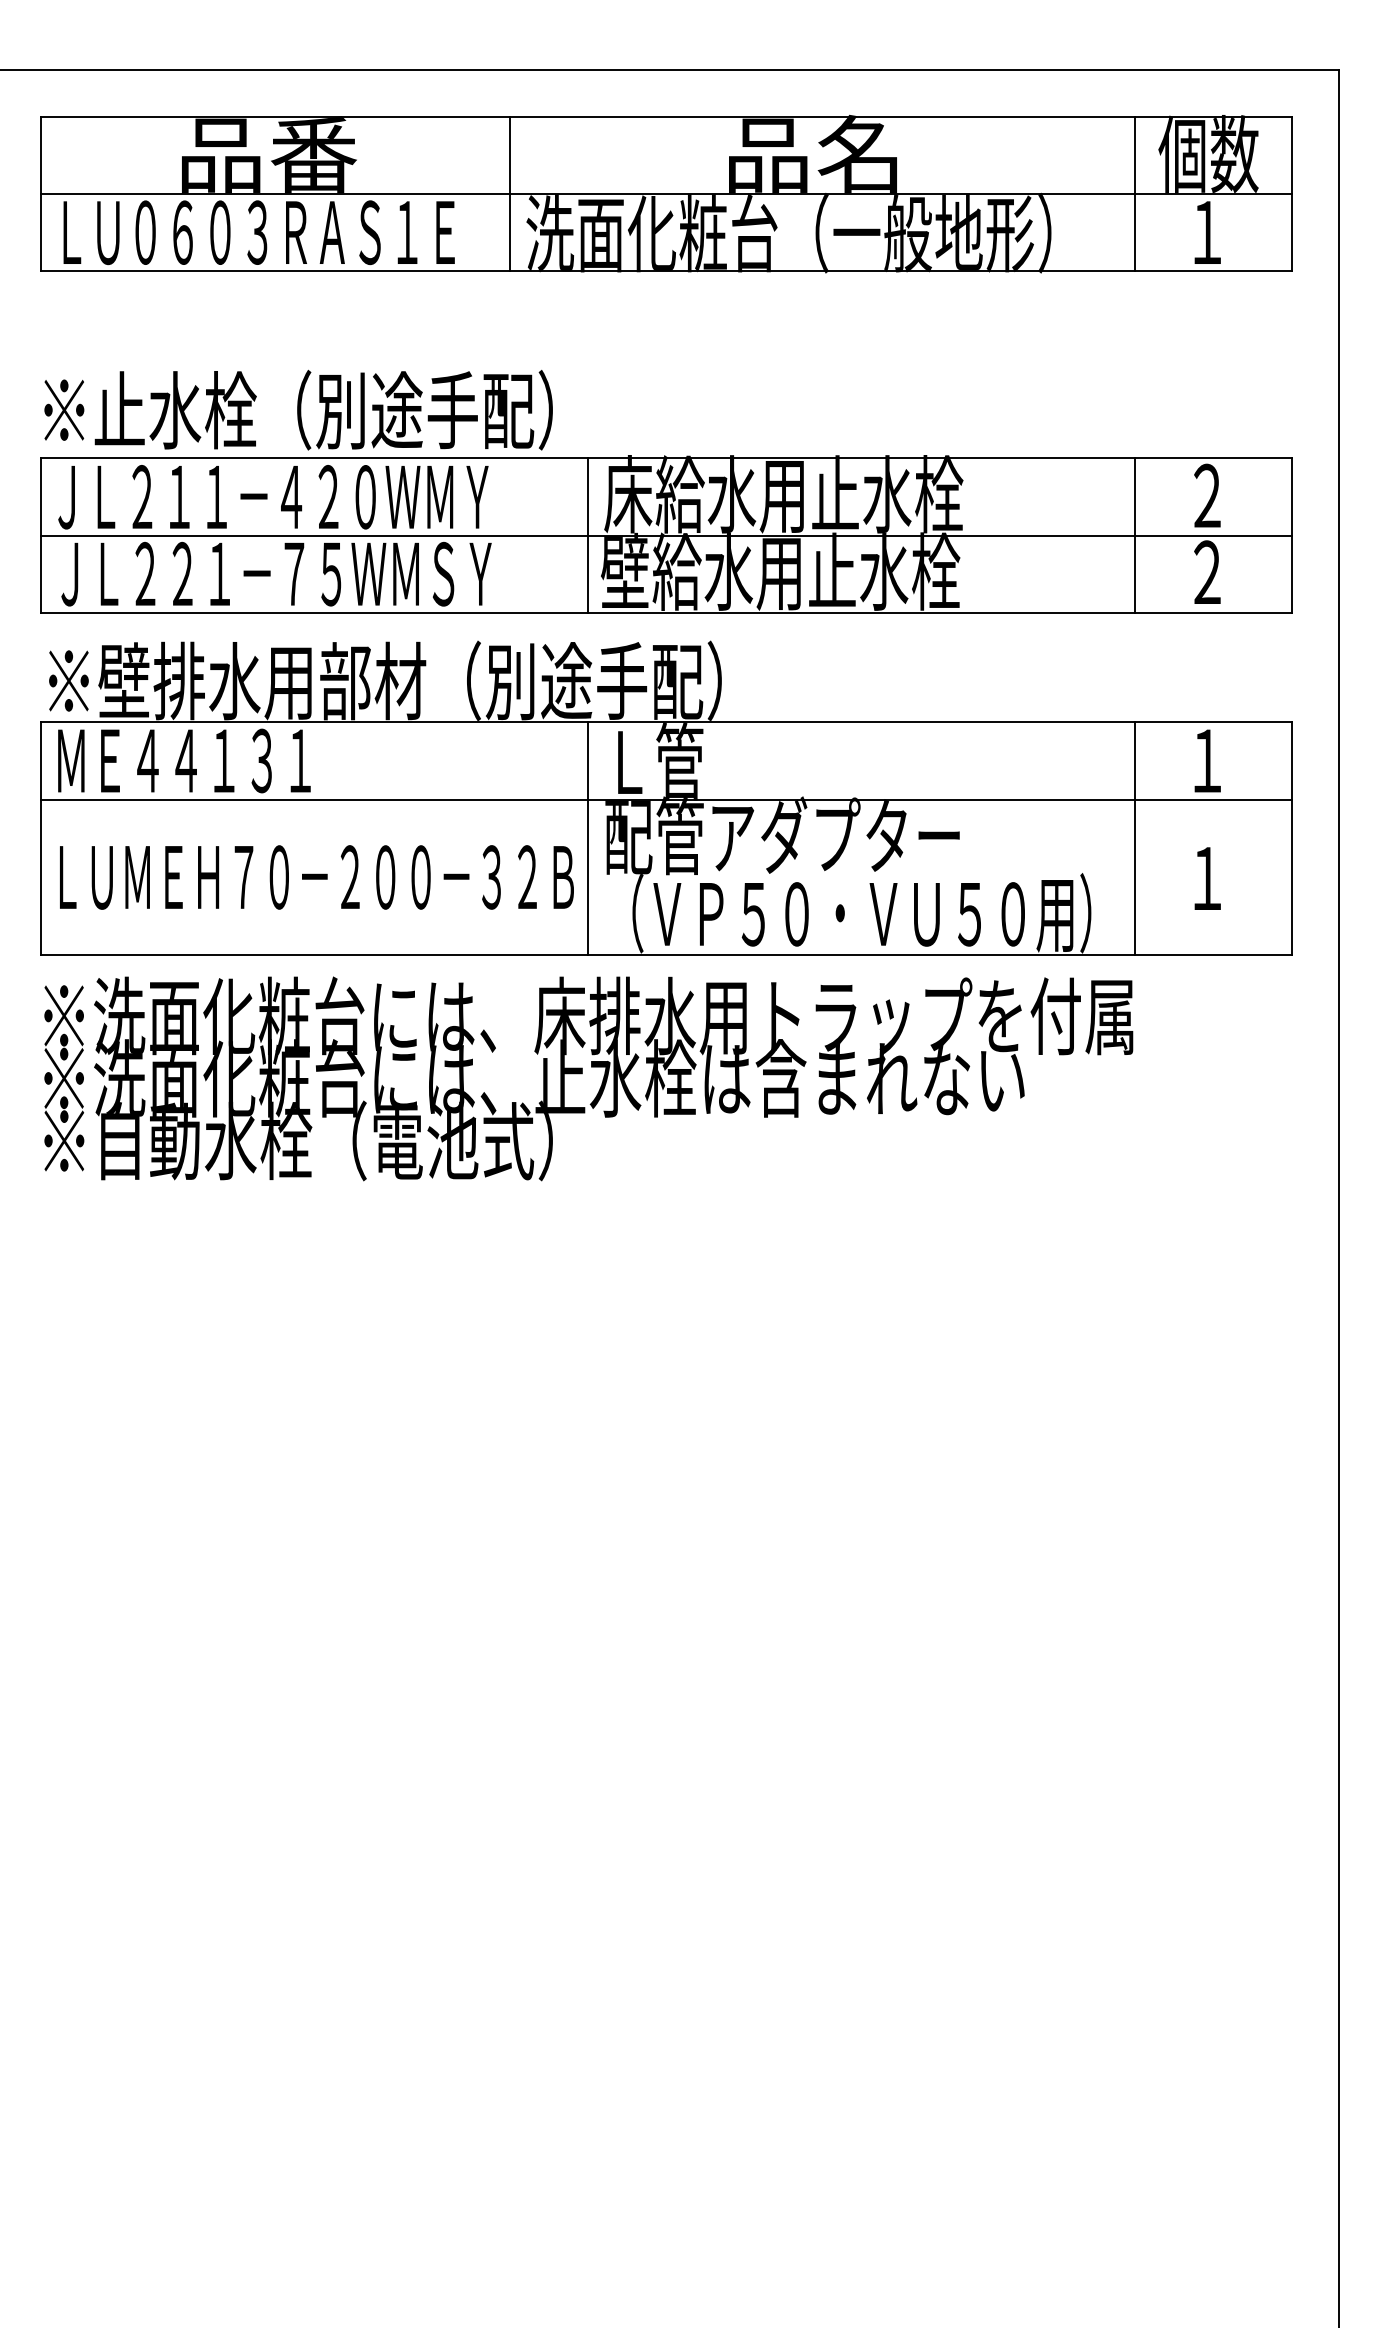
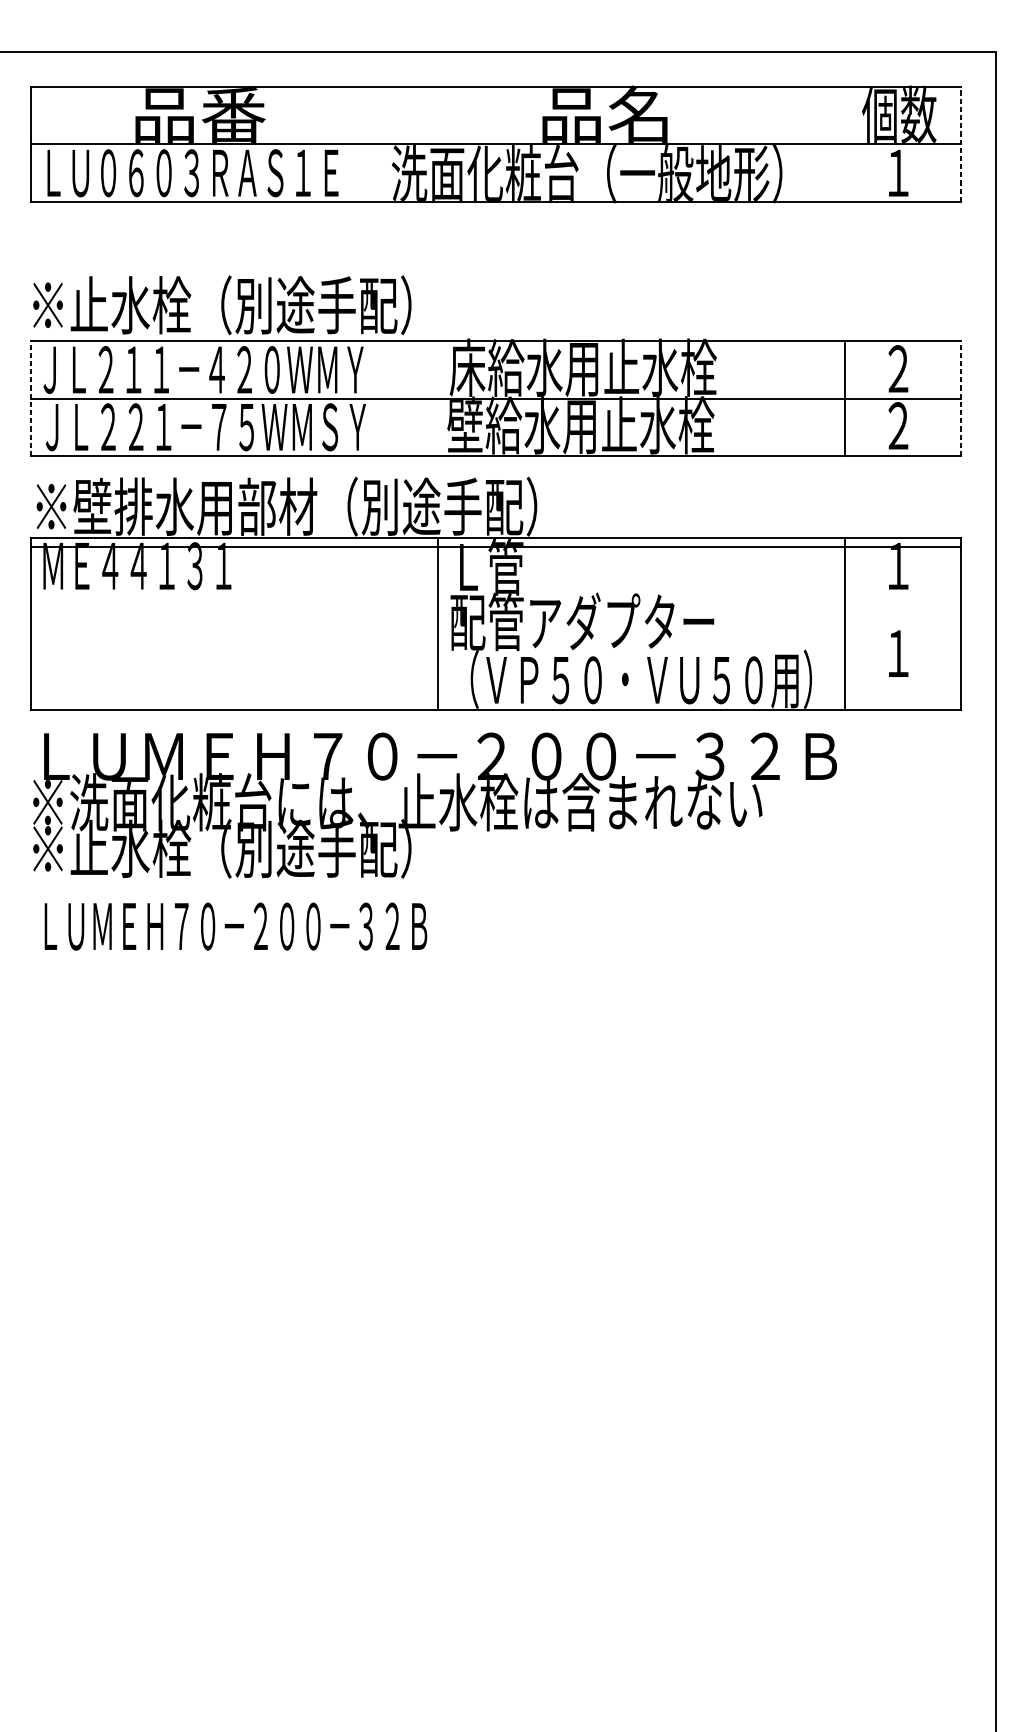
line: (510, 193) -> (379, 144), removed
line: (1135, 193) -> (844, 144), removed
line: (1291, 193) -> (960, 144), solid -> dashed
line: (41, 535) -> (31, 398), solid -> dashed
line: (588, 535) -> (437, 398), removed
line: (1291, 535) -> (960, 398), solid -> dashed
line: (666, 799) -> (496, 546), moved
text: (316, 877) -> (235, 926), moved
text: (588, 1015) -> (437, 755), ※洗面化粧台には、床排水用トラップを付属 -> ＬＵＭＥＨ７０－２００－３２Ｂ
text: (314, 1140) -> (234, 848), ※自動水栓（電池式） -> ※止水栓（別途手配）

